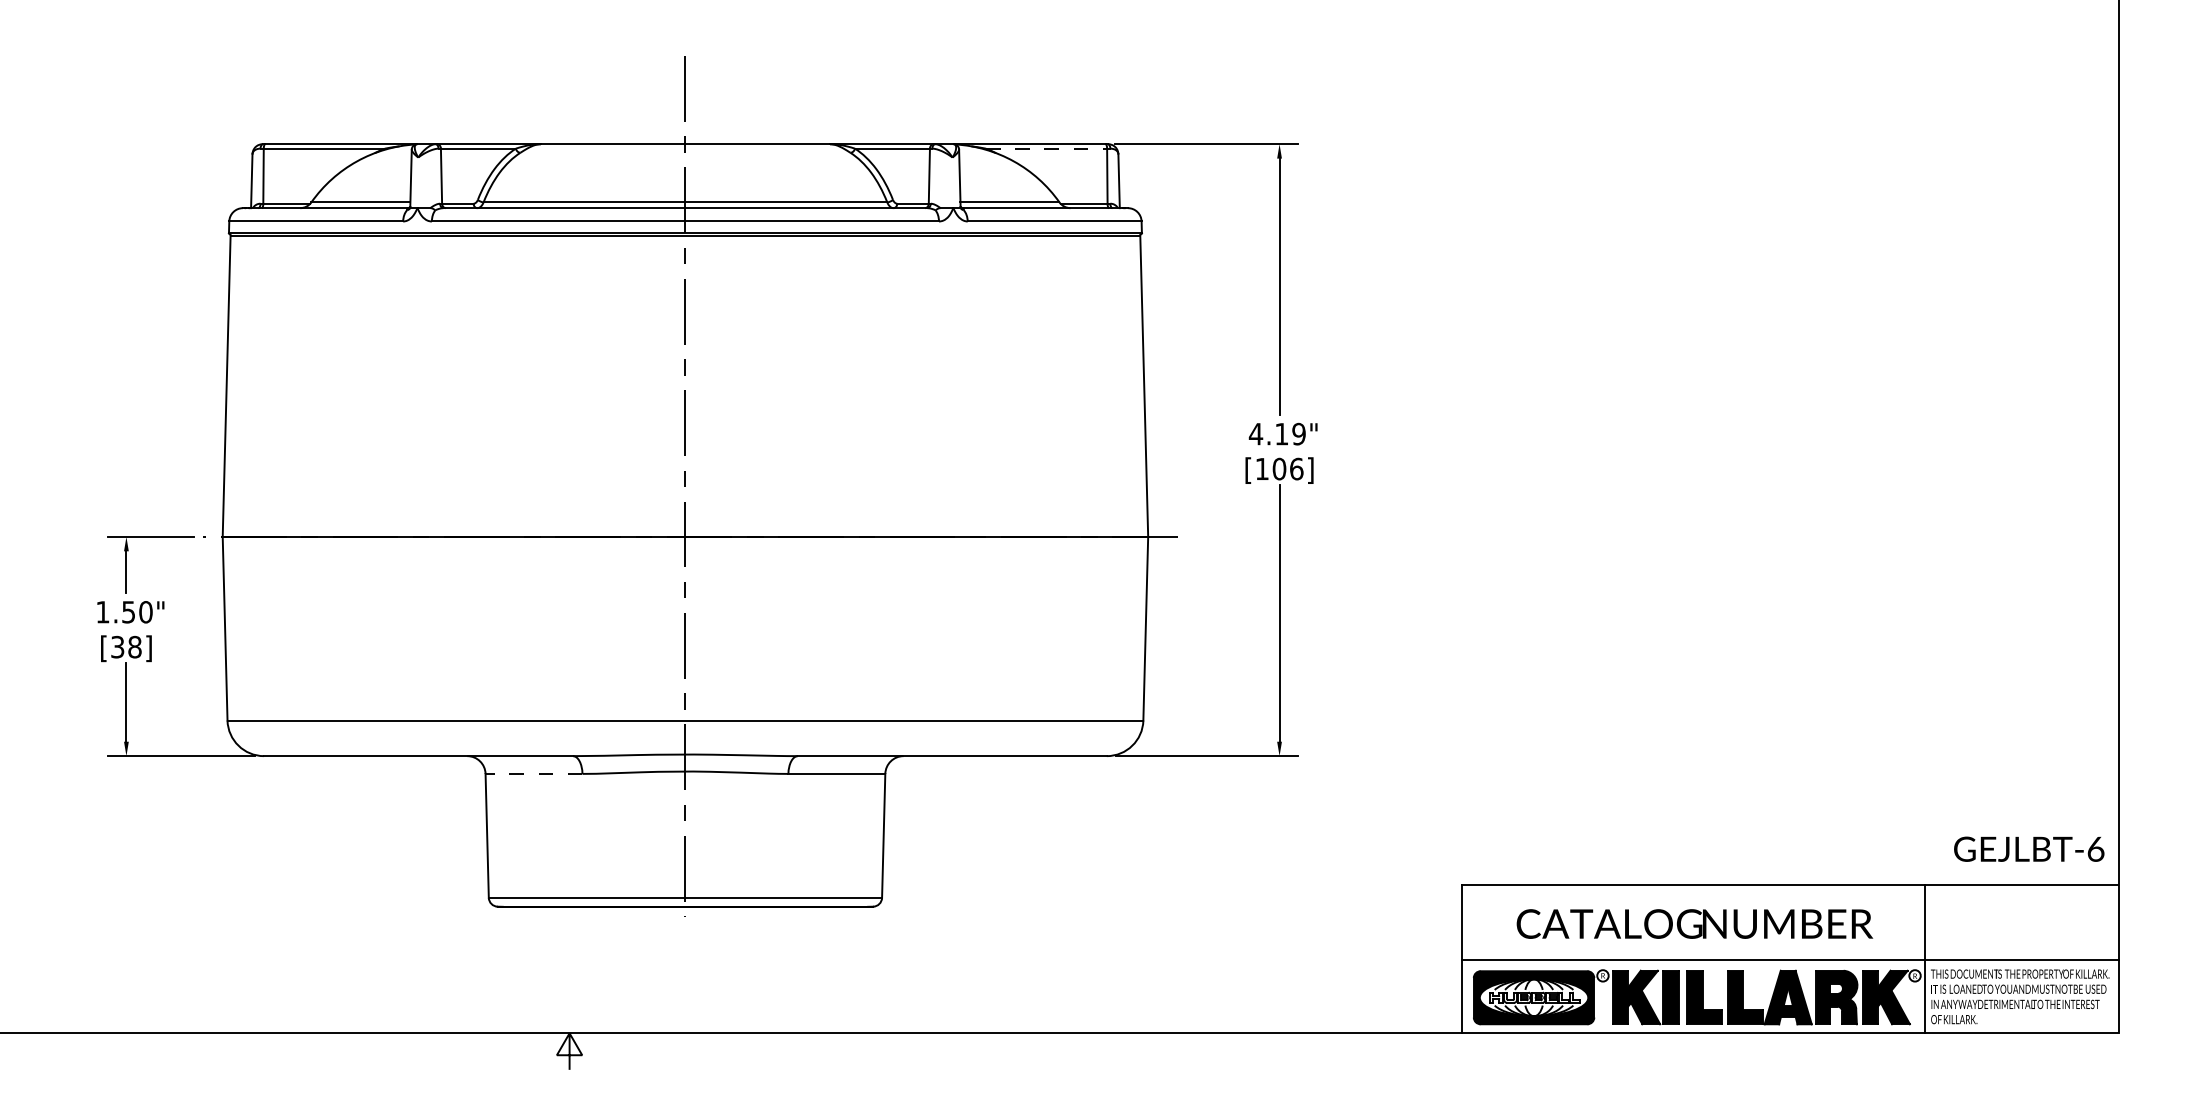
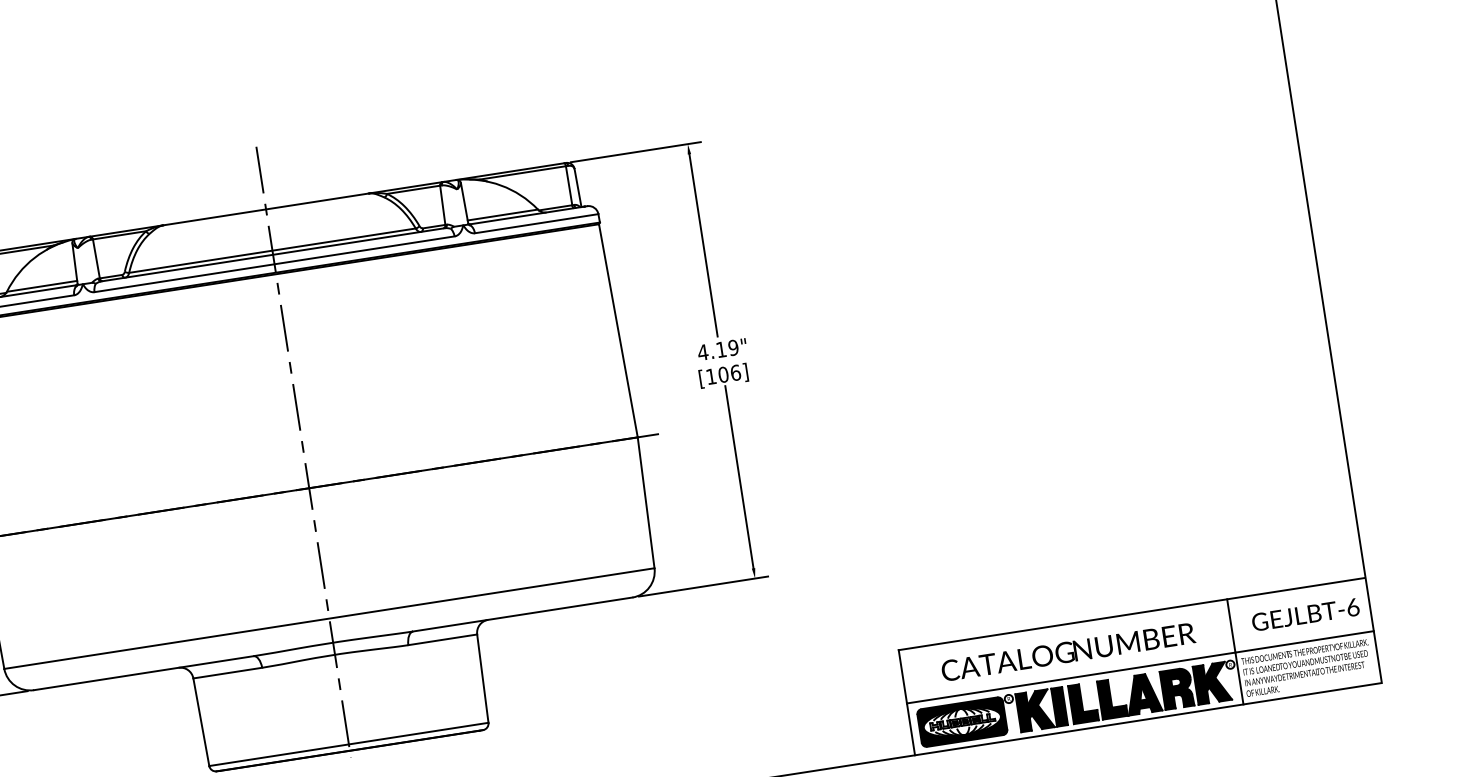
line: (1046, 148) -> (522, 172), dashed -> solid
line: (533, 773) -> (227, 672), dashed -> solid
text: (2029, 848) -> (1305, 614), moved

